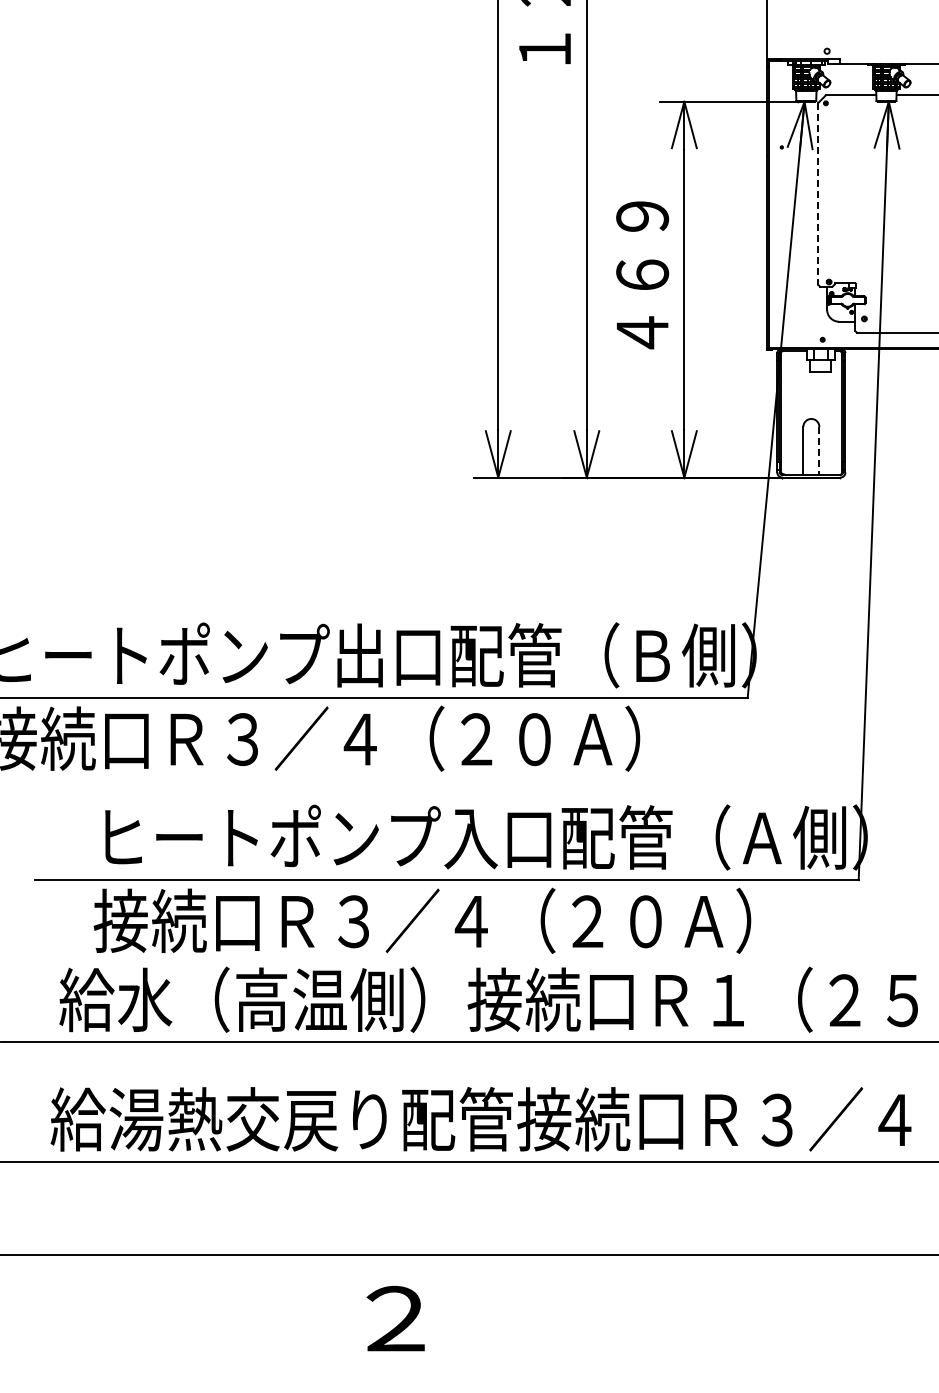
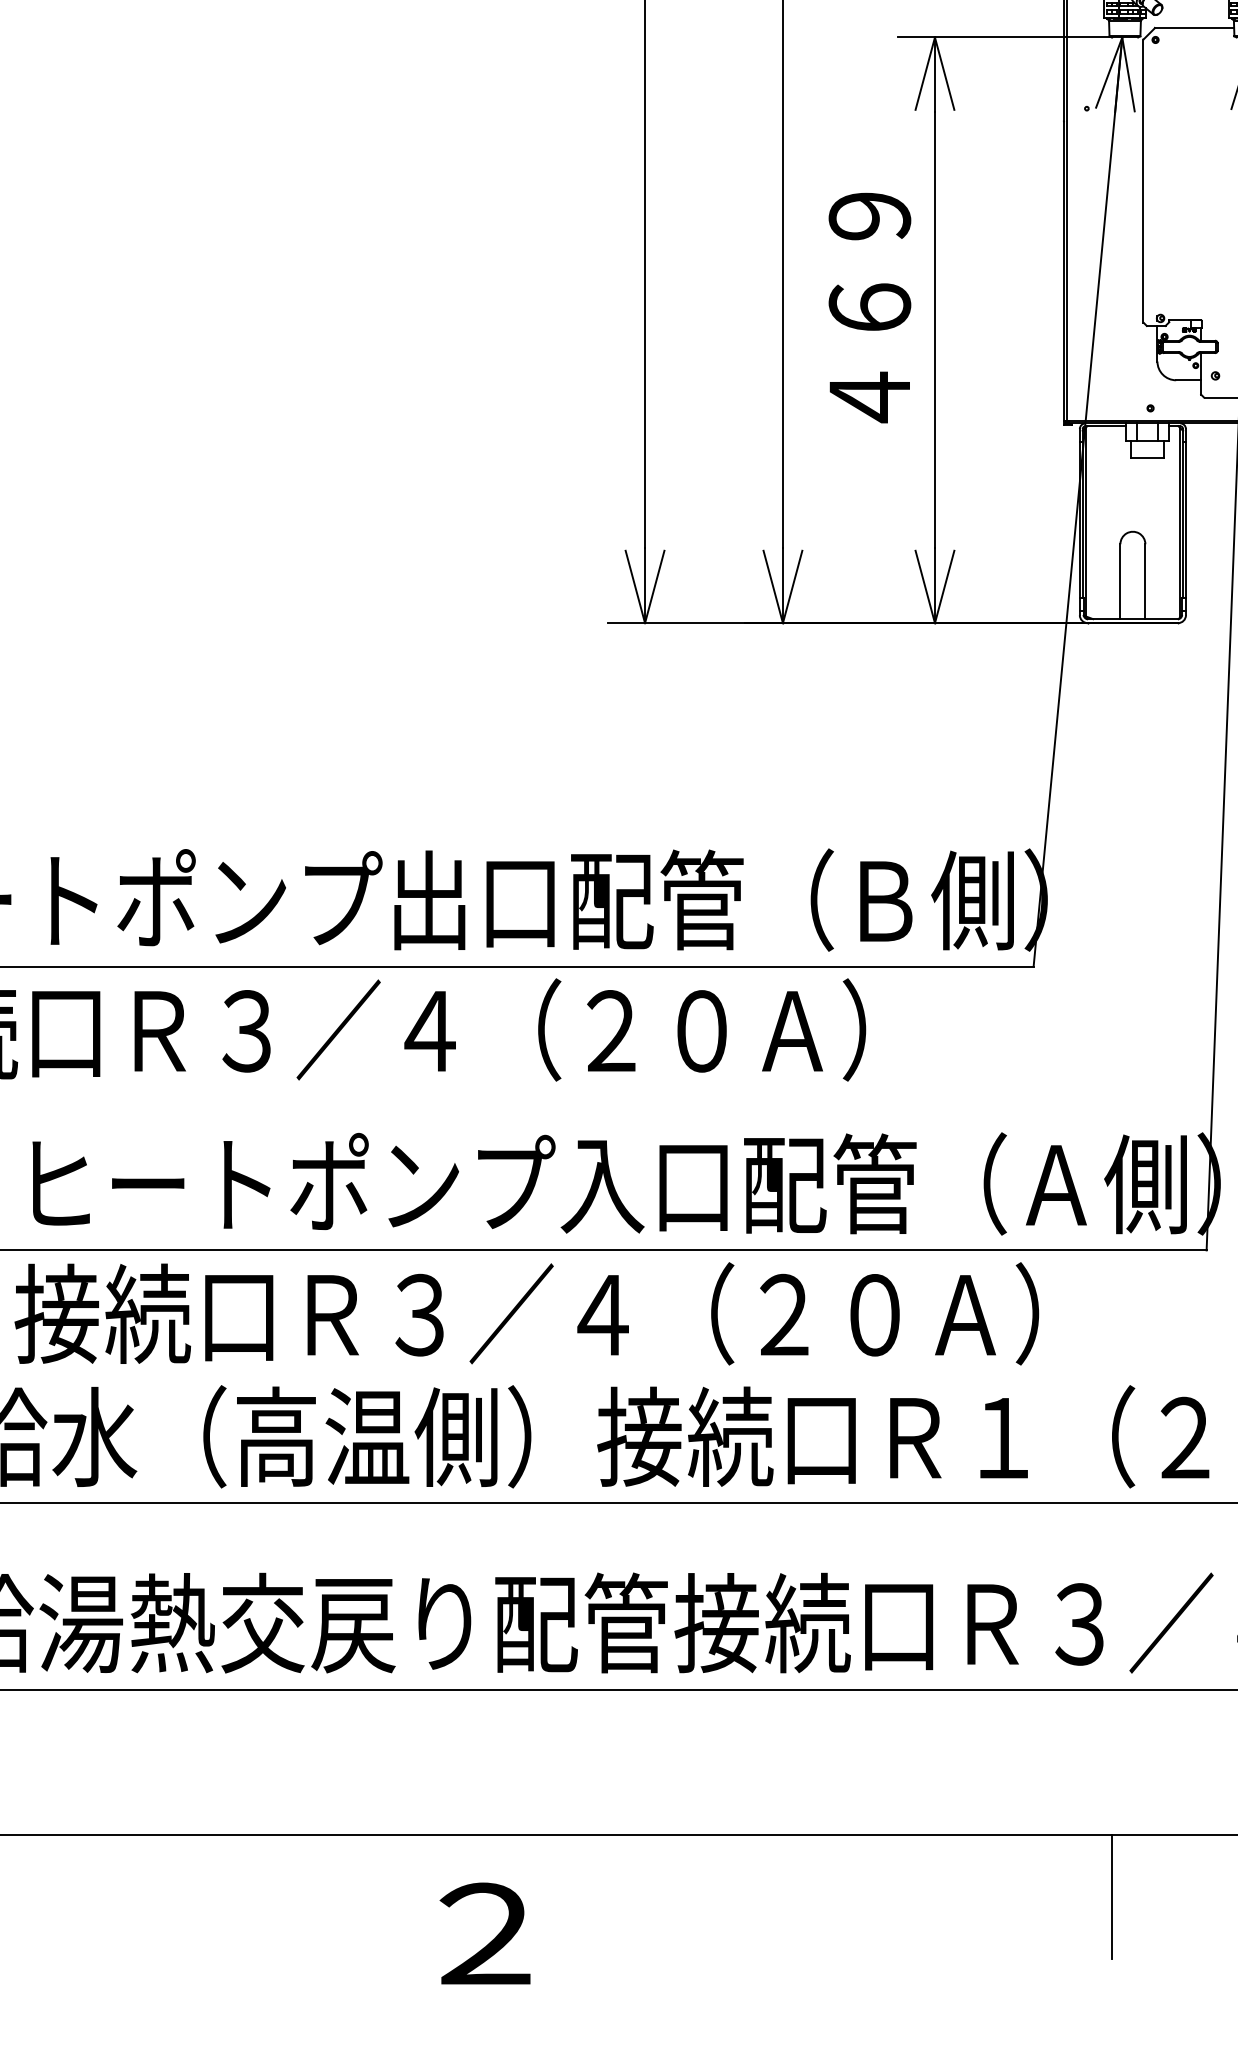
line: (817, 193) -> (1142, 180), dashed -> solid
line: (819, 451) -> (1145, 582), dashed -> solid
line: (797, 1295) -> (1111, 1897), added

